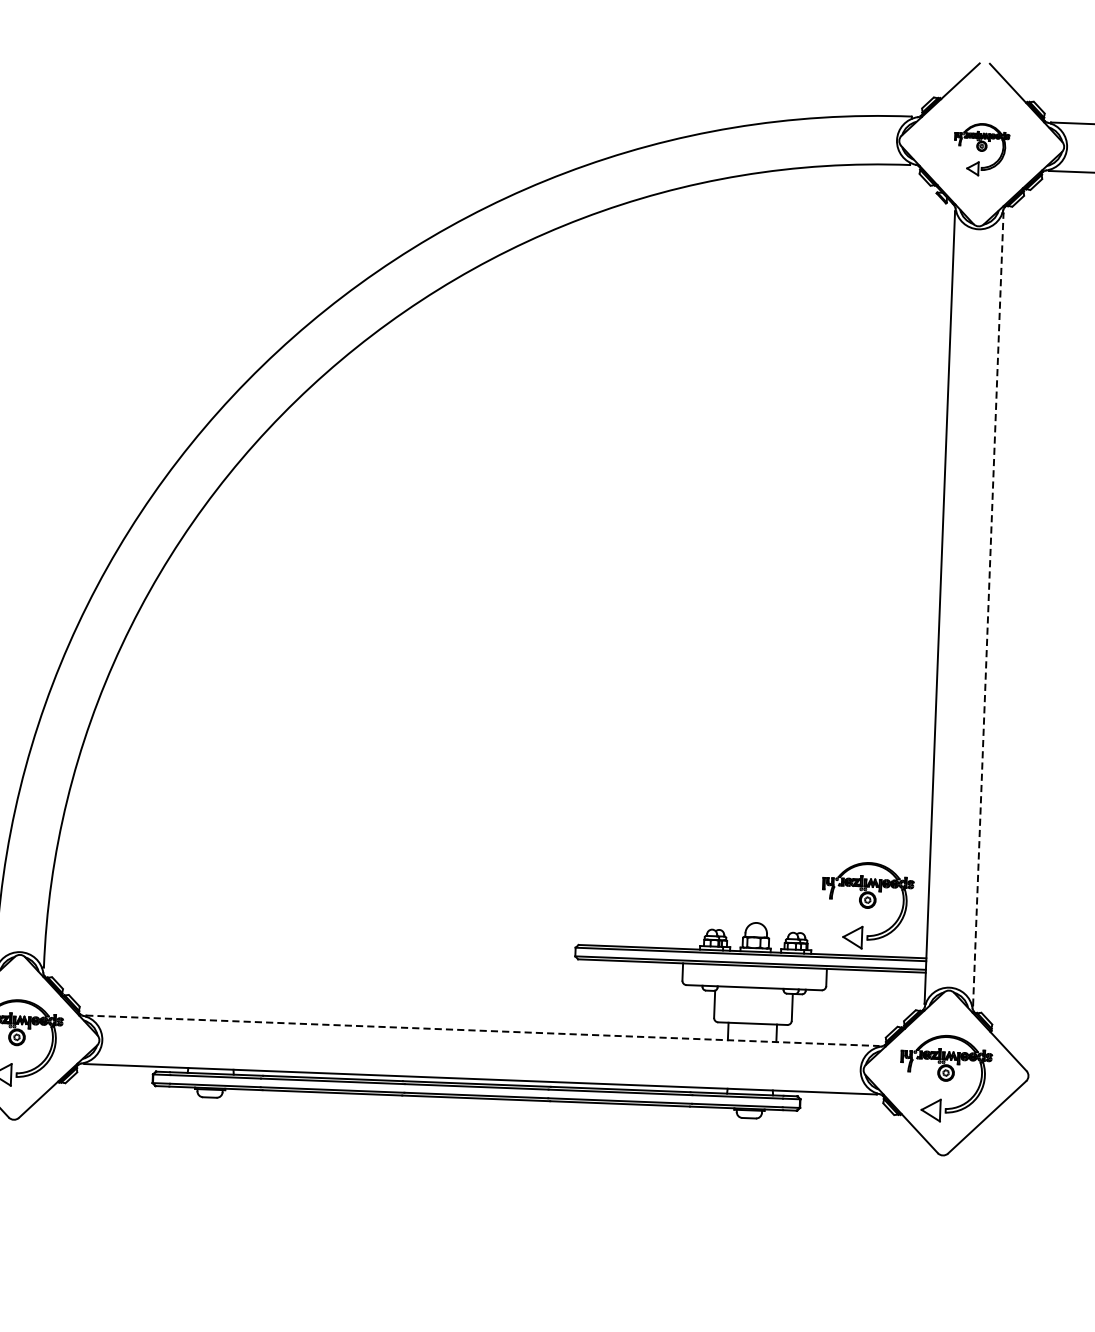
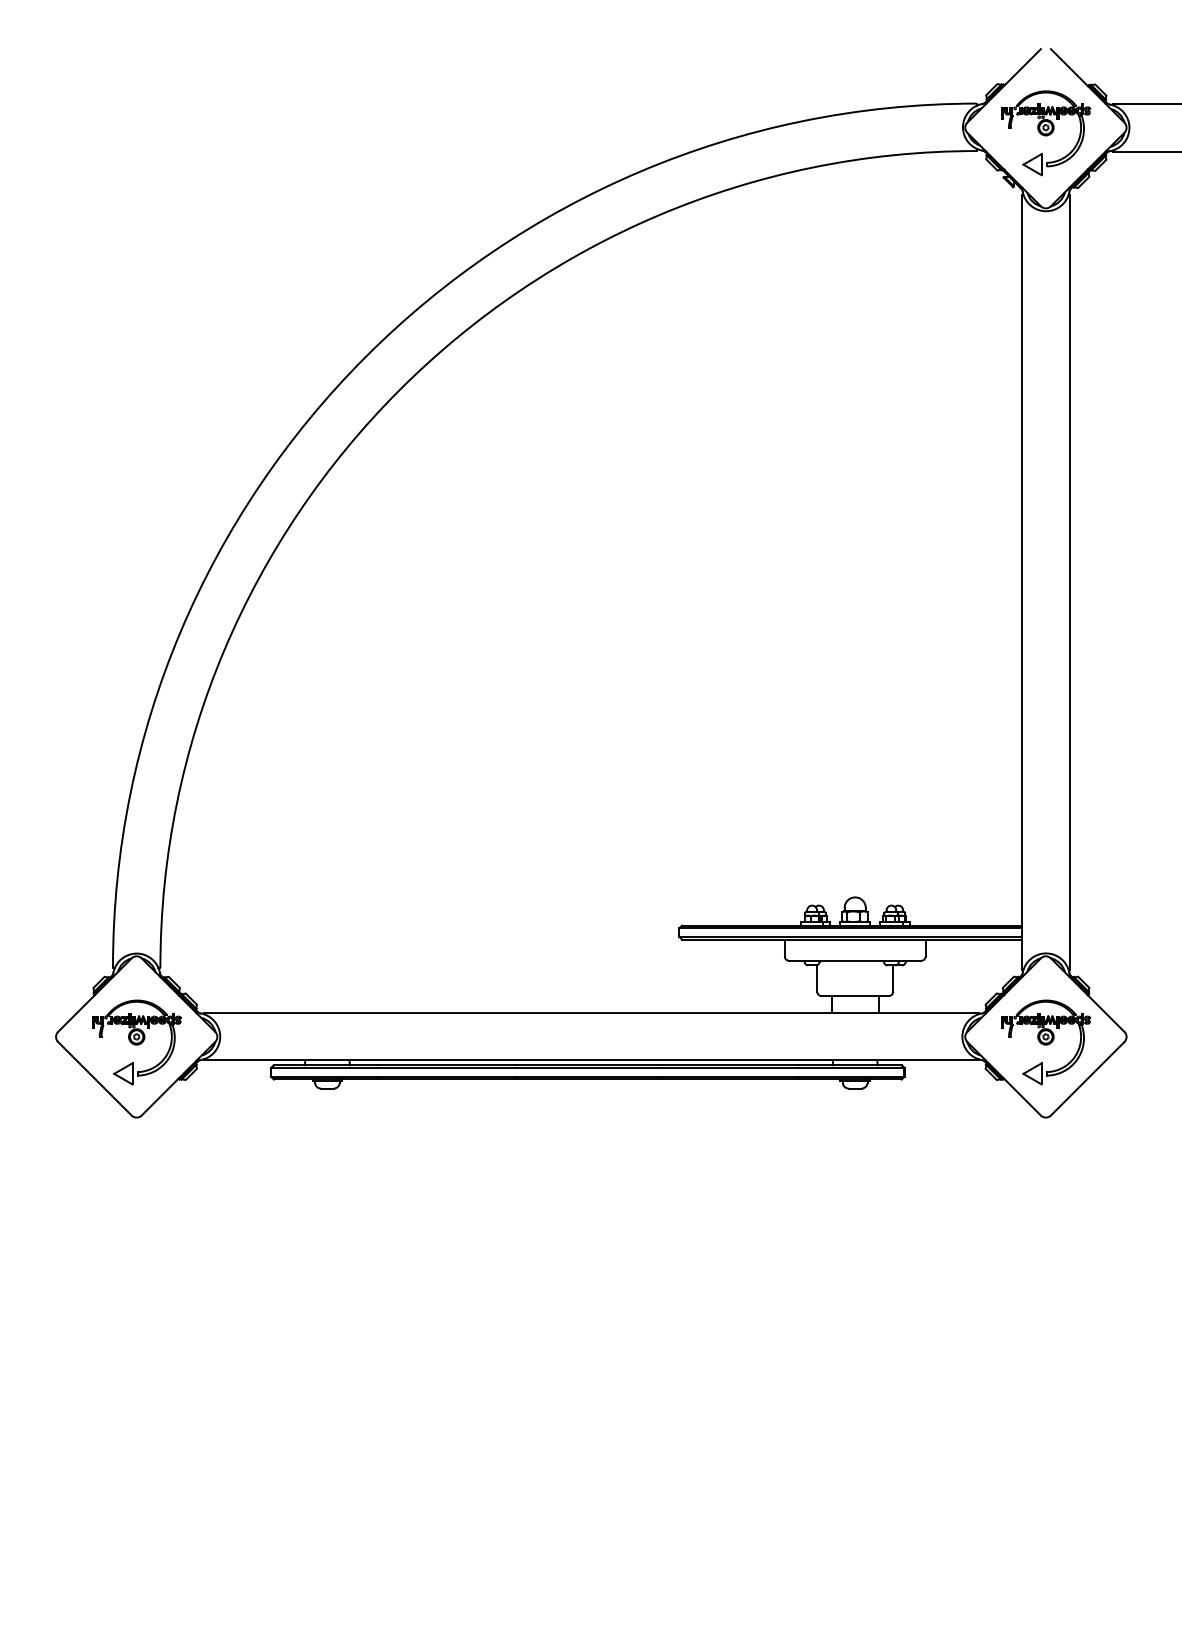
part: (982, 149) -> (1046, 133), size x1.67
line: (987, 609) -> (1069, 582), dashed -> solid
part: (868, 905) -> (963, 876), removed
line: (482, 1031) -> (591, 1013), dashed -> solid

